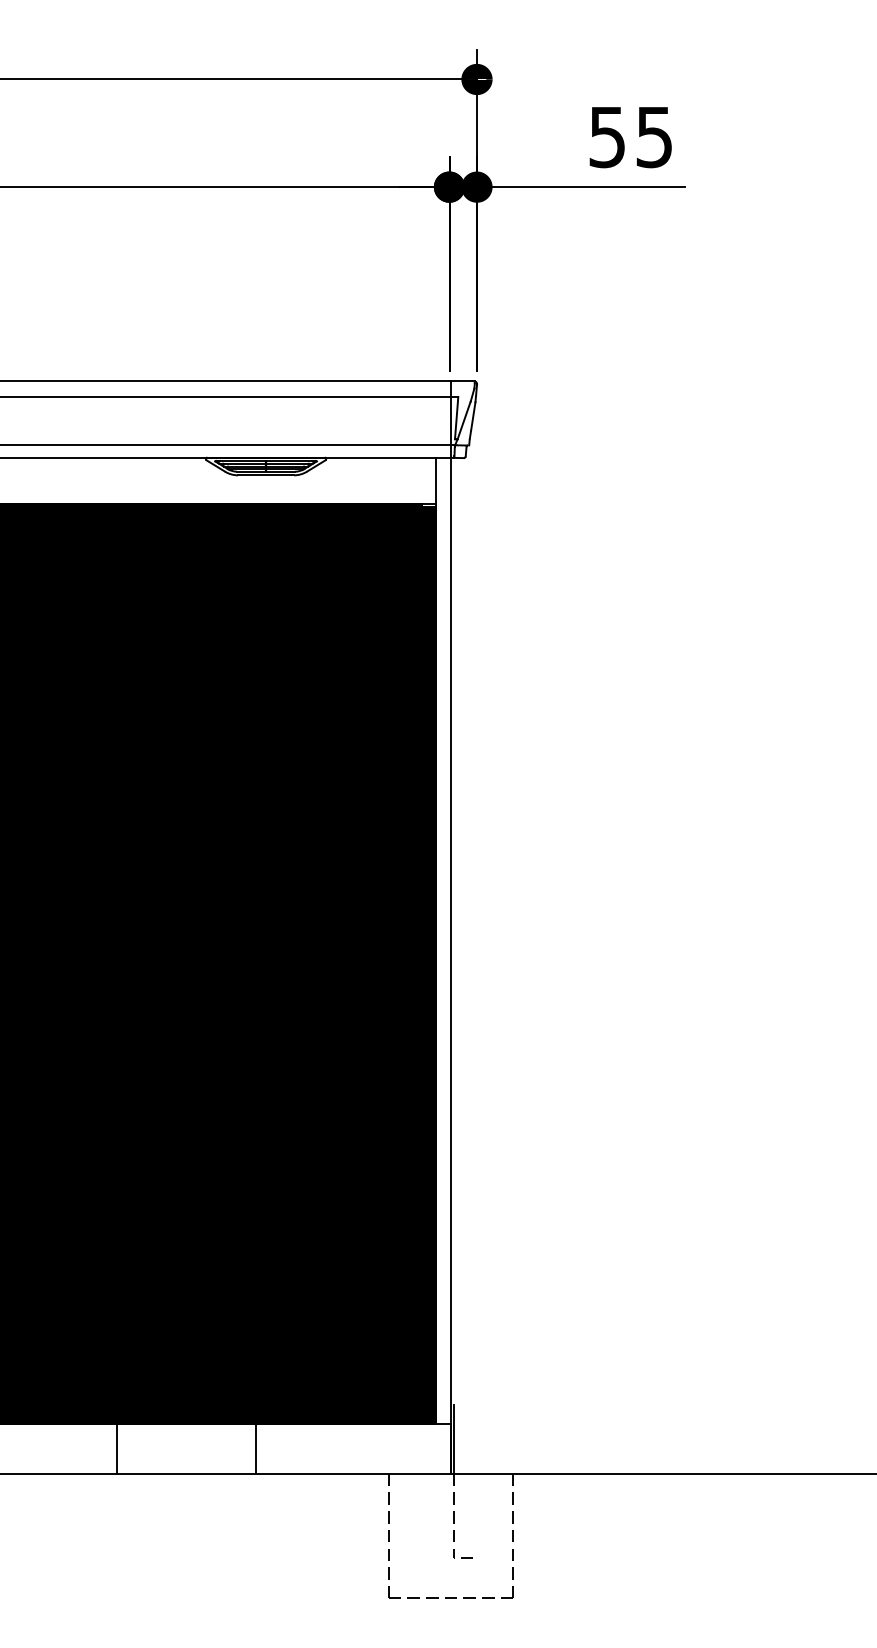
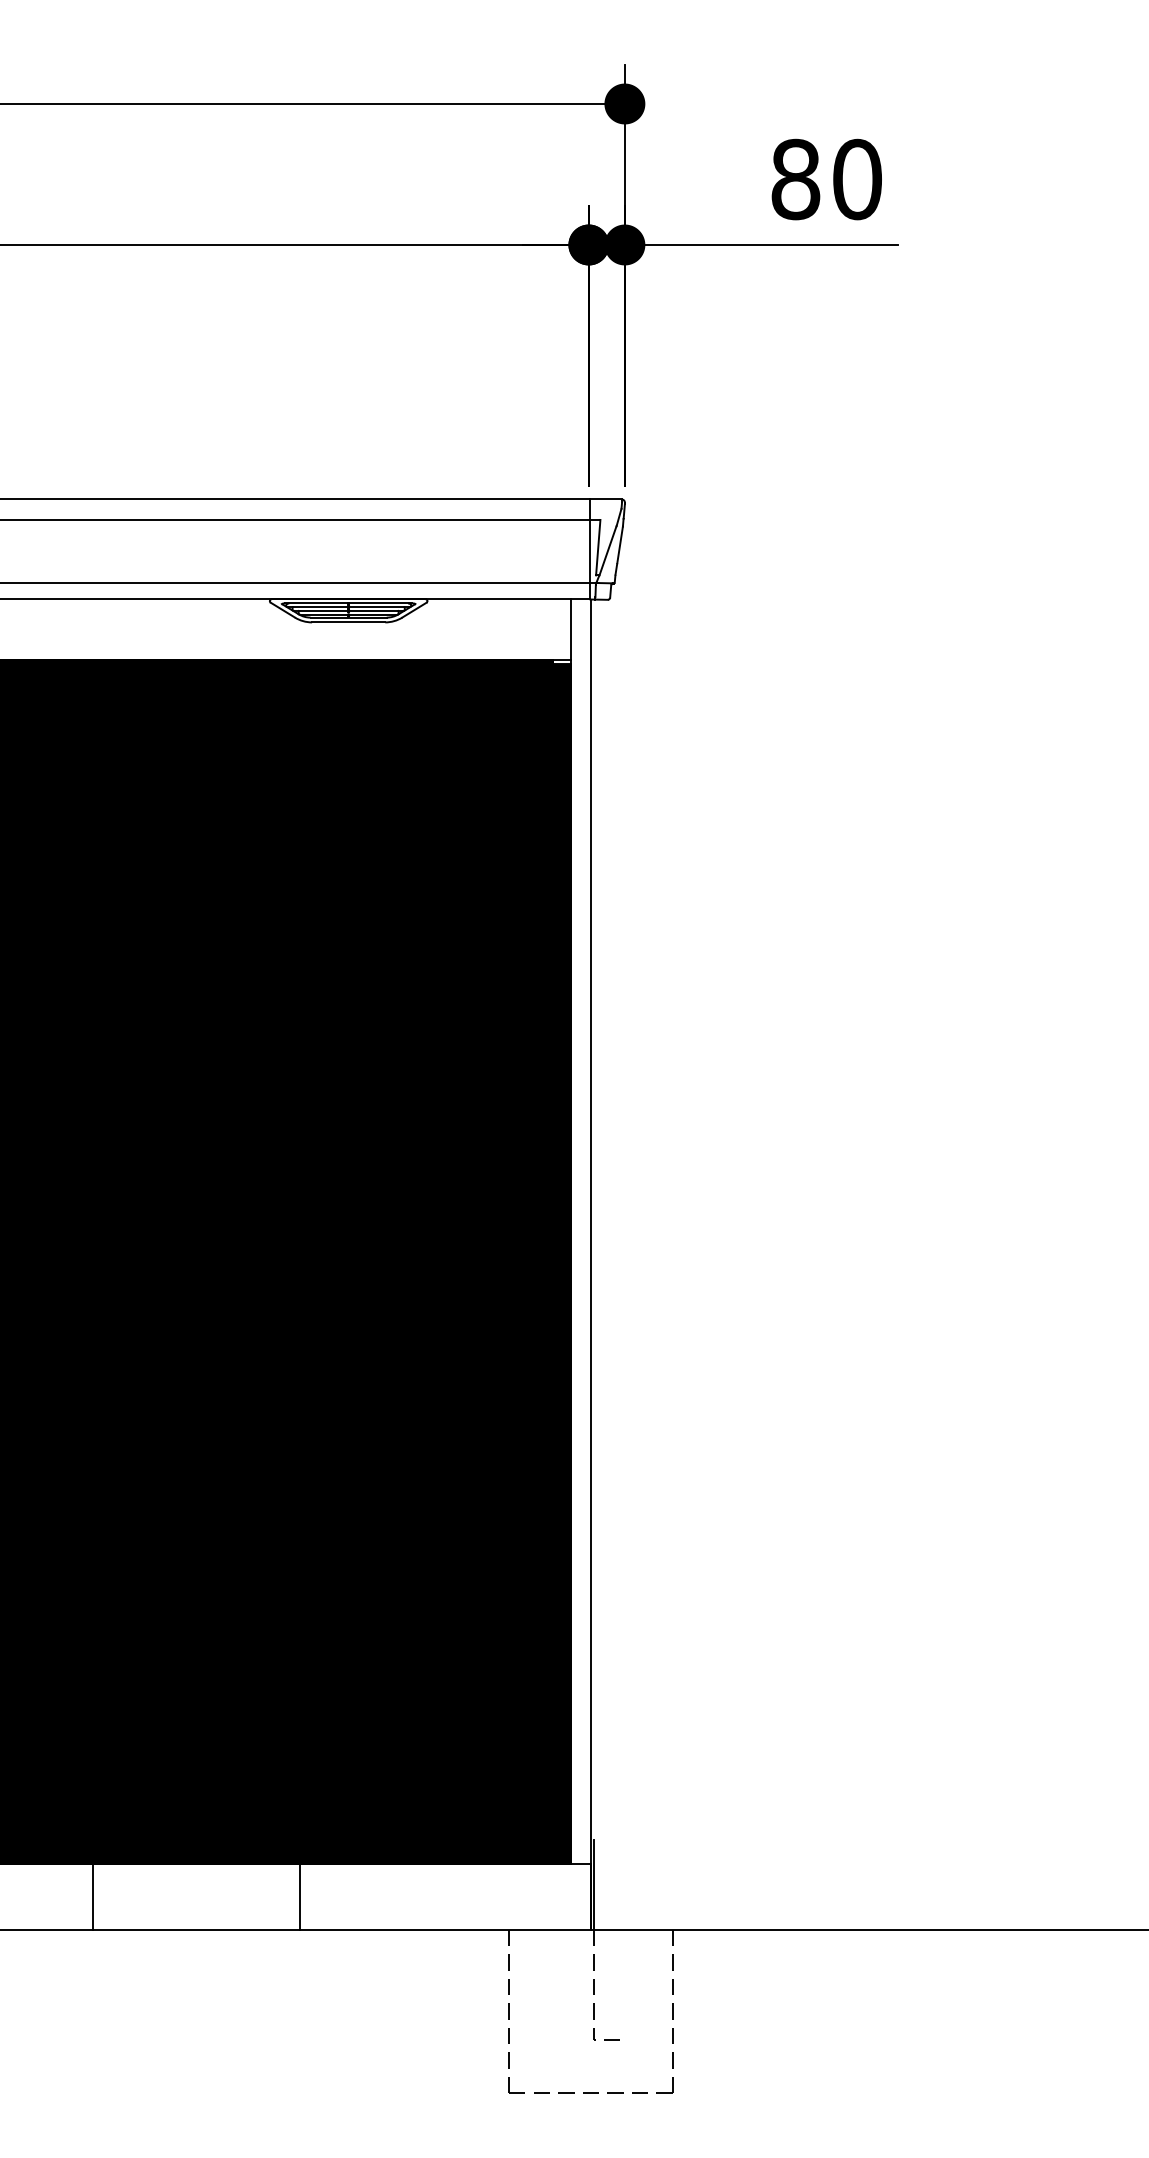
text: (630, 137) -> (826, 179), 55 -> 80
line: (117, 1448) -> (92, 1896), moved
line: (255, 1448) -> (299, 1896), moved

